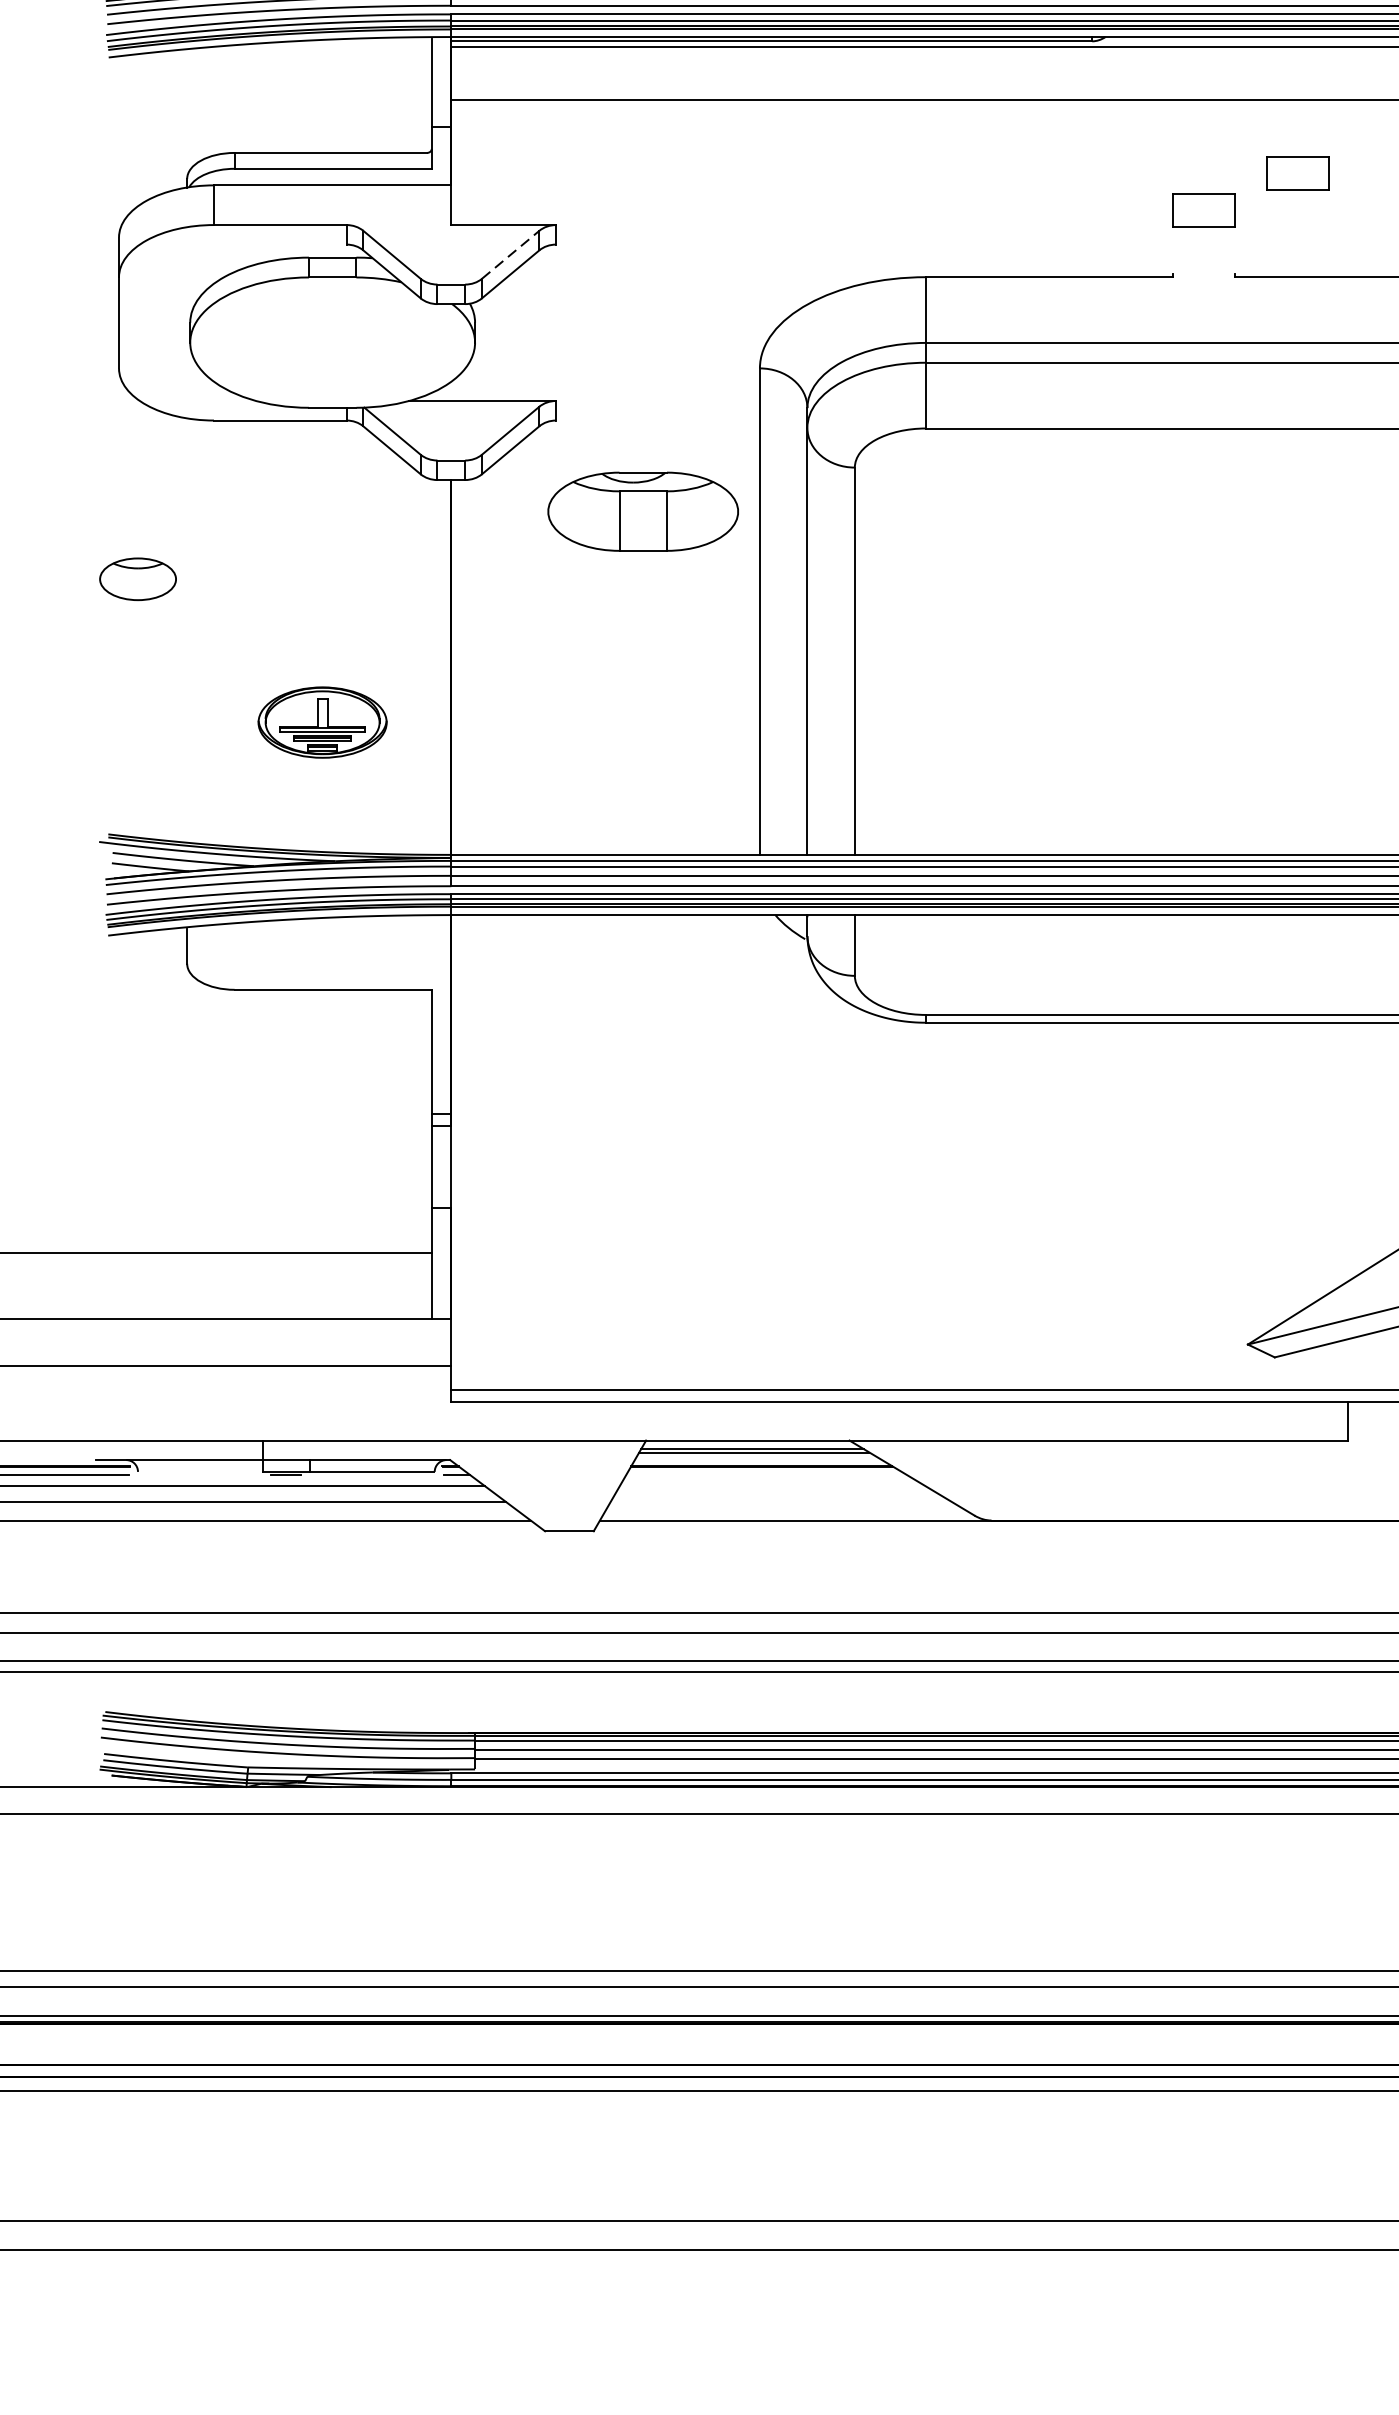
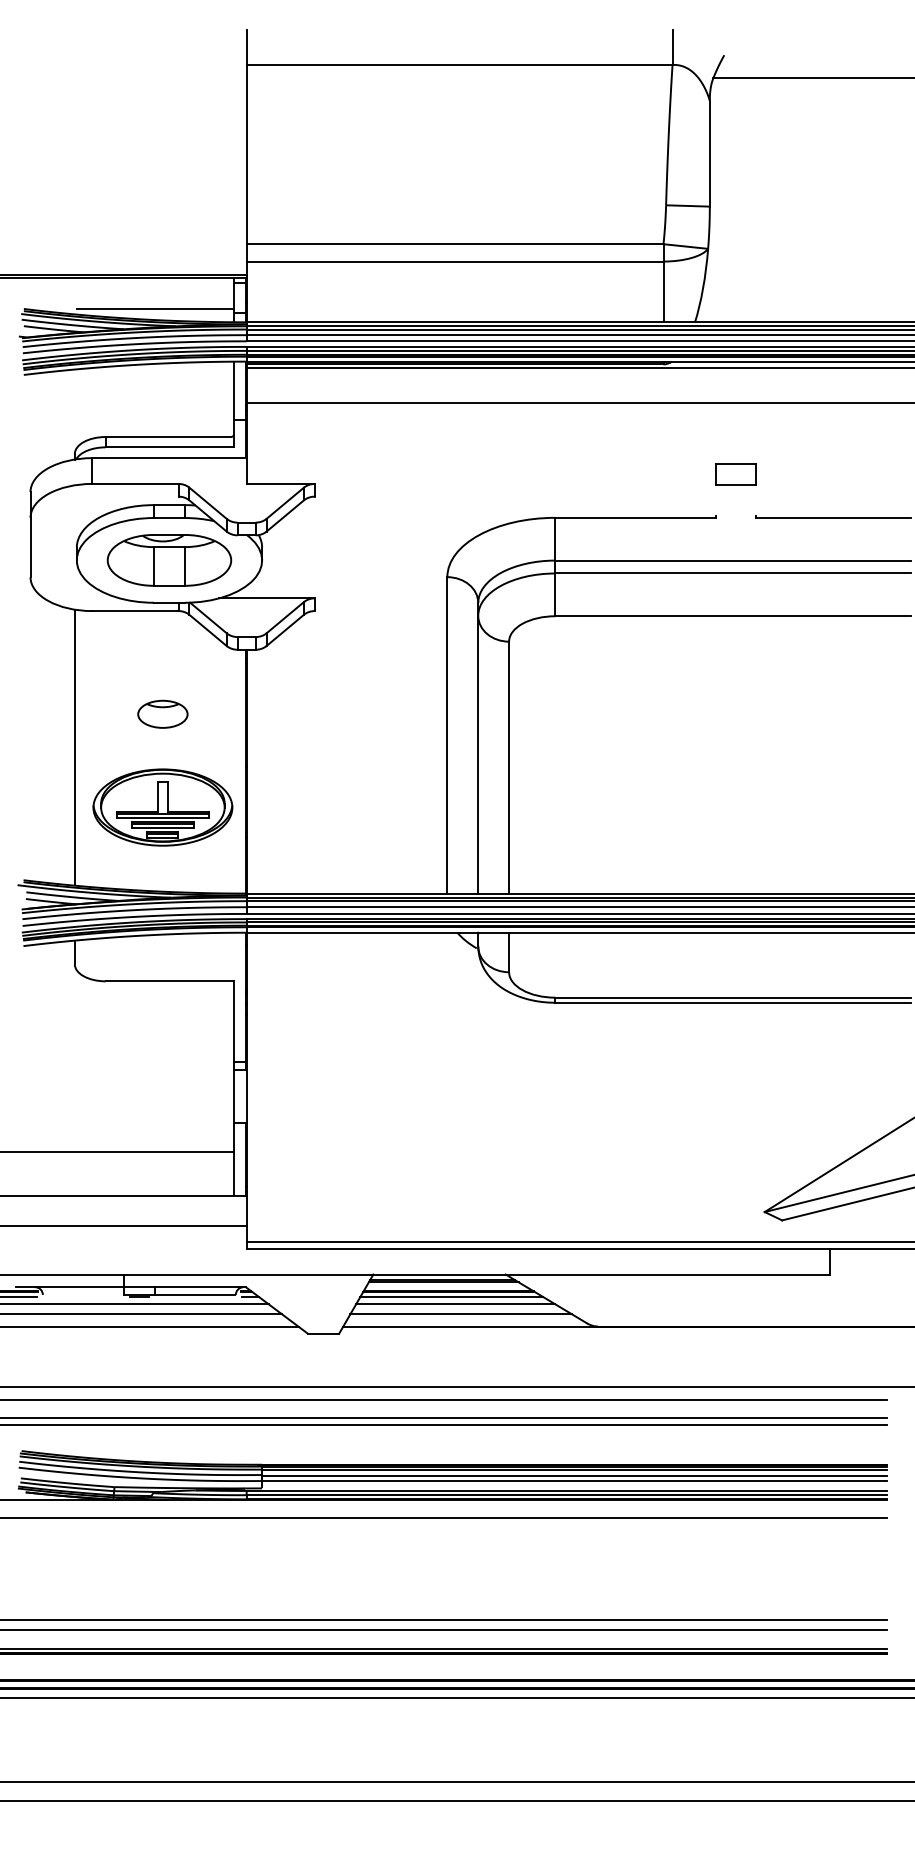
part: (1296, 173) -> (796, 450), removed
line: (511, 253) -> (285, 502), dashed -> solid
part: (643, 511) -> (169, 560), moved
part: (137, 578) -> (162, 713), moved
line: (186, 628) -> (74, 746), added
part: (321, 722) -> (162, 807), size x1.67
line: (766, 1474) -> (451, 1296), added
line: (772, 1486) -> (455, 1304), added
line: (780, 1502) -> (460, 1314), added

